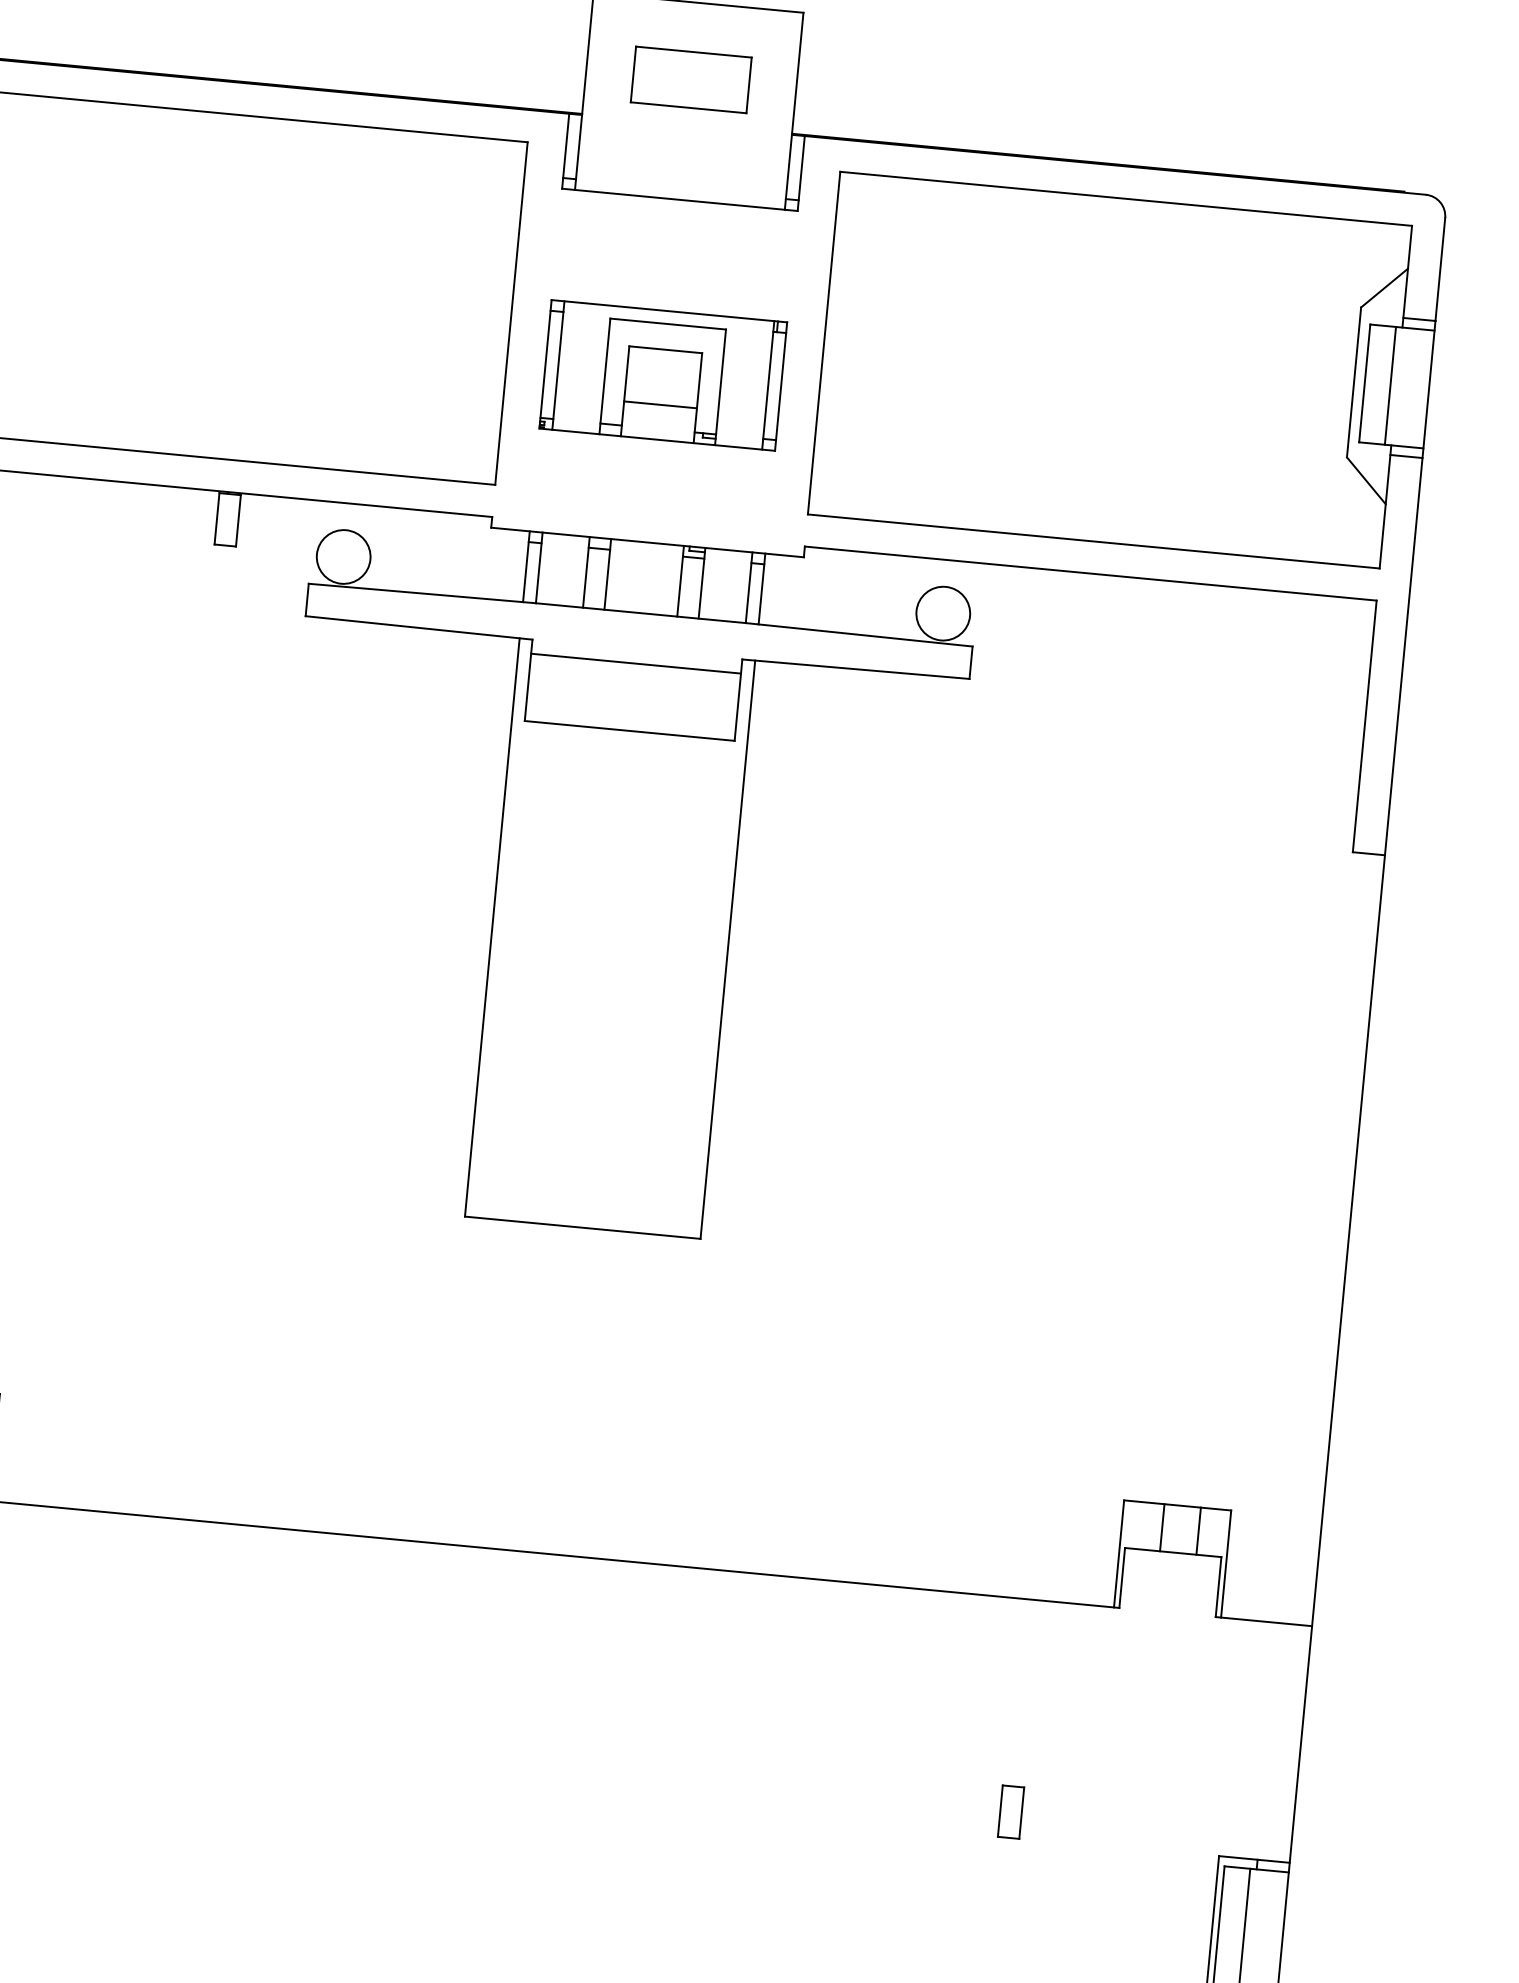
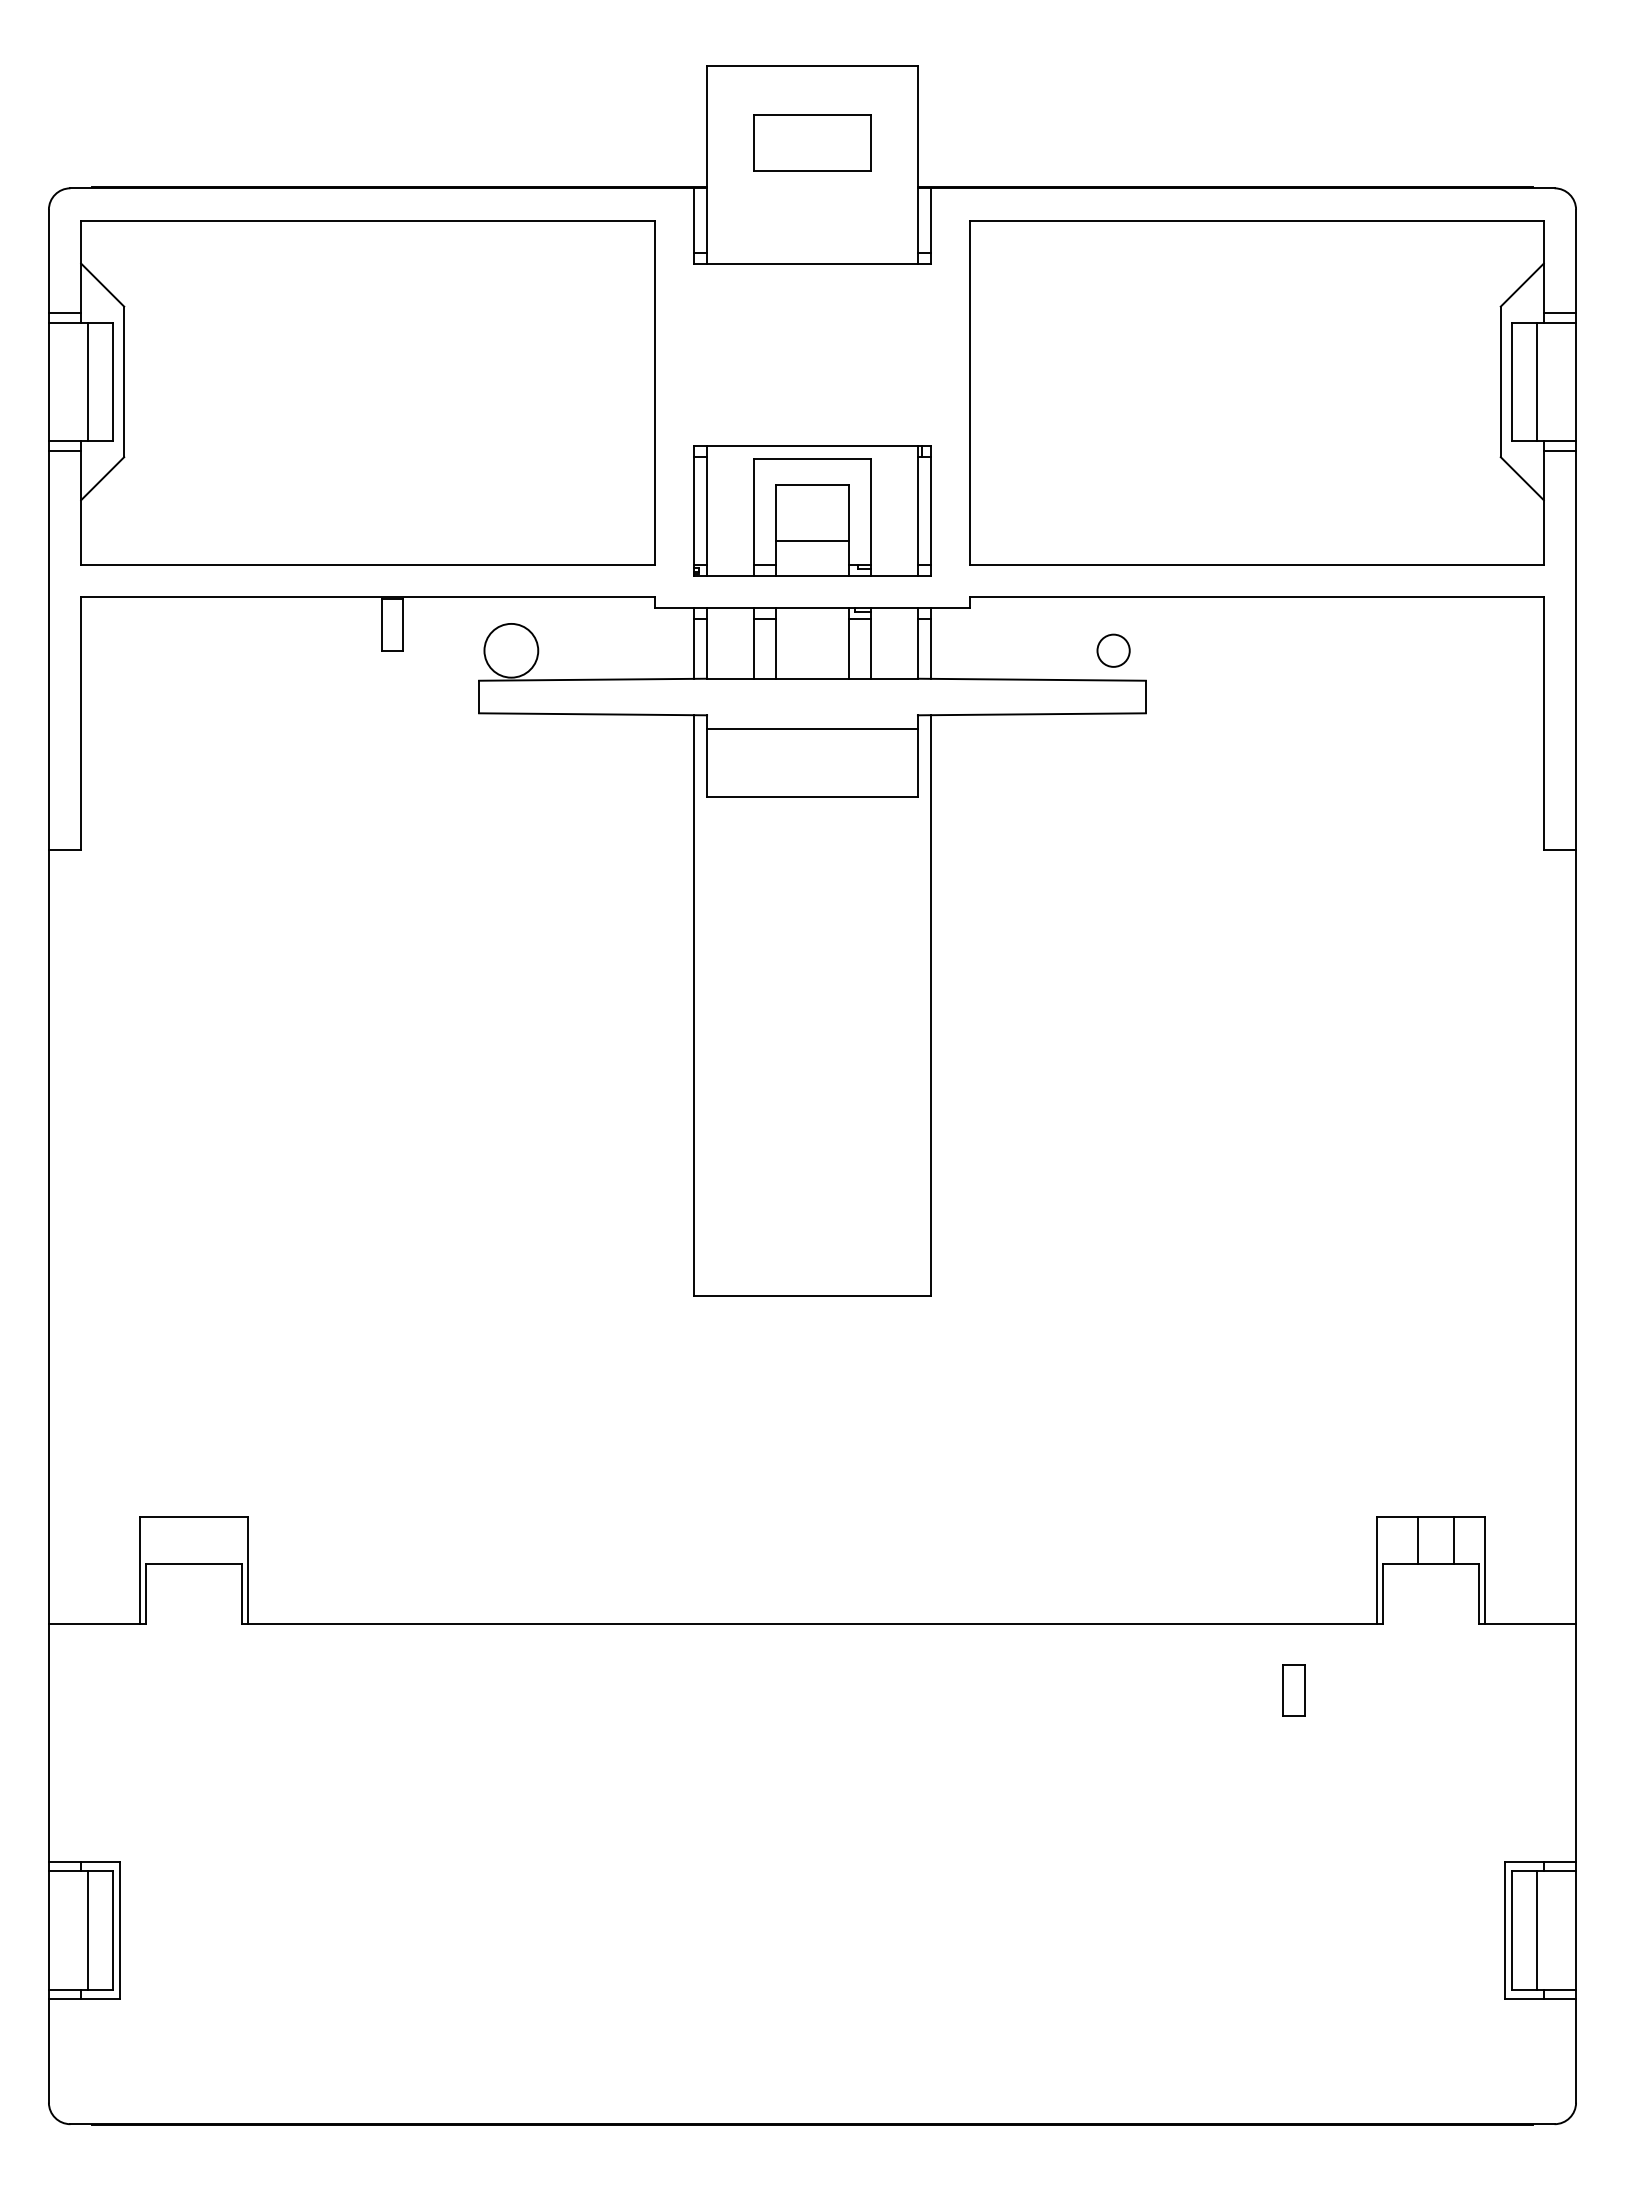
part: (663, 374) -> (812, 510), moved
circle: (943, 613) -> (1113, 650), size x0.6
part: (1010, 1812) -> (1293, 1690), moved

